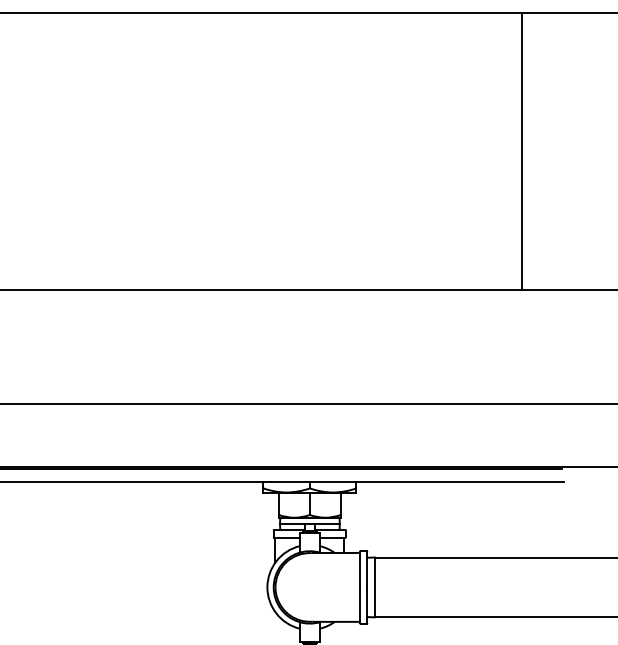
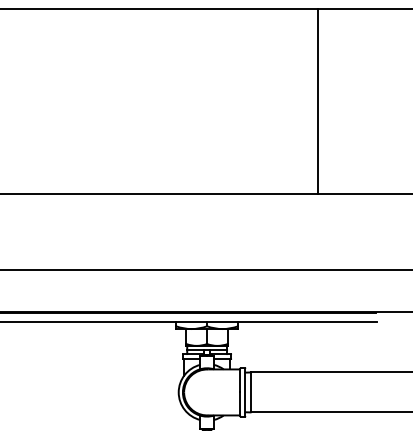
line: (521, 151) -> (317, 101), moved

